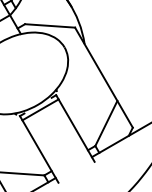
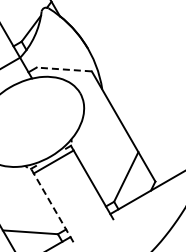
line: (50, 25) -> (64, 69), solid -> dashed
line: (39, 149) -> (52, 205), solid -> dashed

